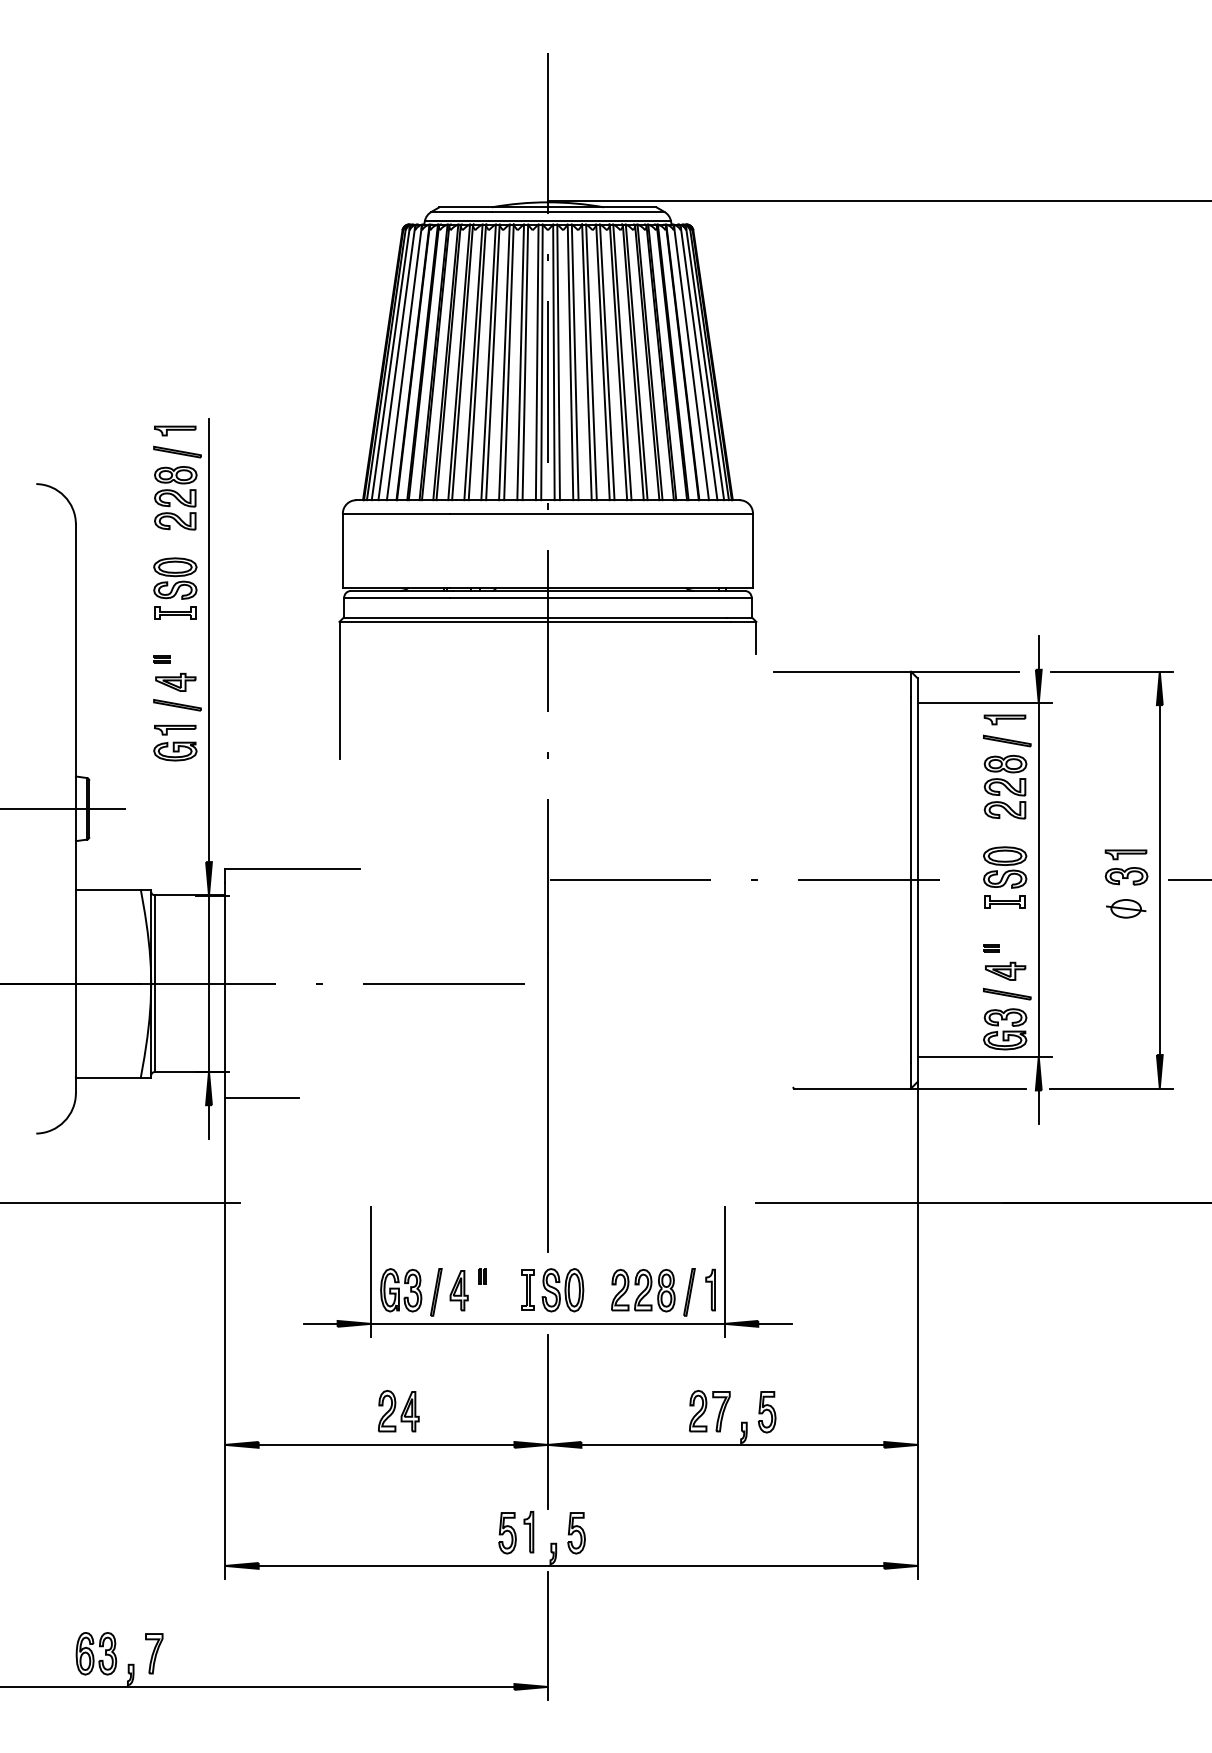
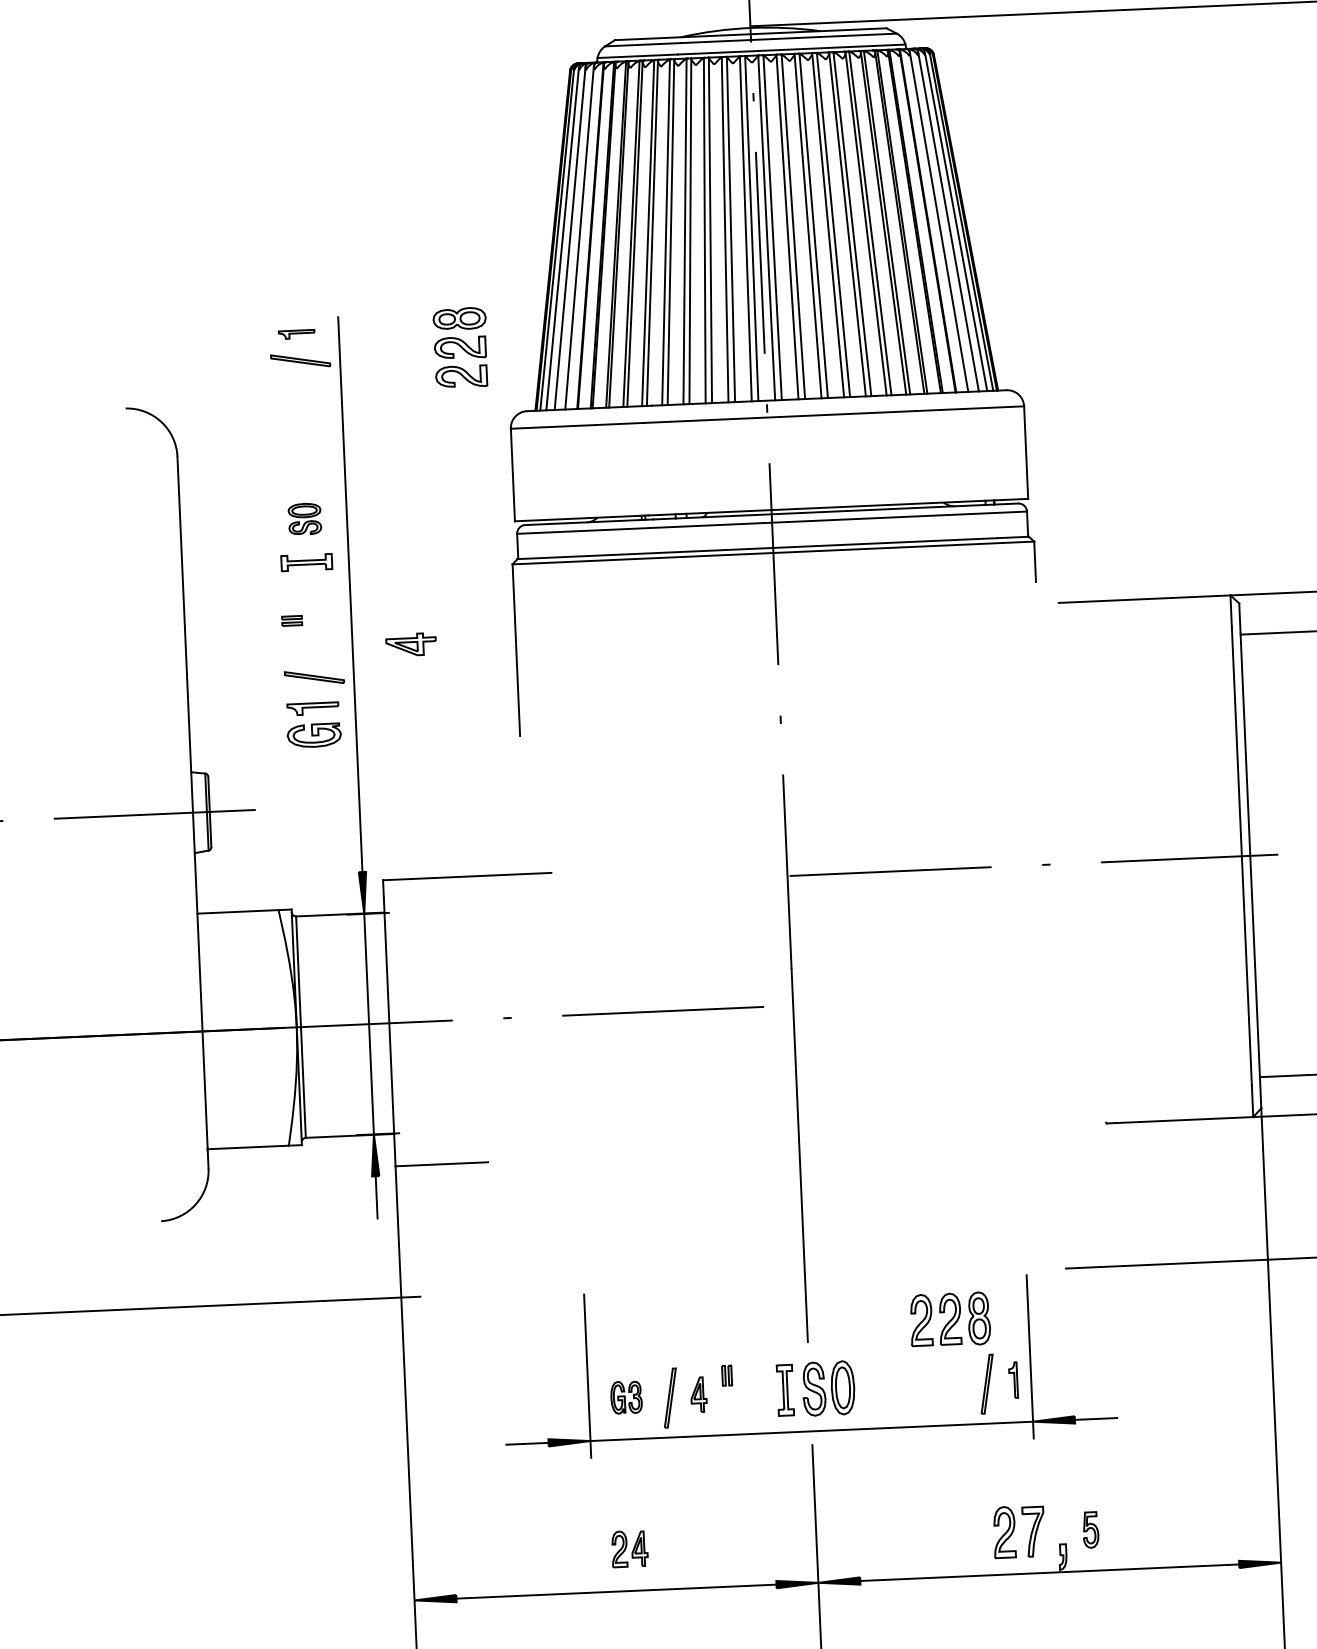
part: (175, 430) -> (296, 333), size x0.7
part: (175, 498) -> (460, 348), moved
part: (175, 578) -> (305, 519), size x0.6
part: (175, 681) -> (410, 643), moved
part: (710, 1289) -> (1013, 1379), size x0.7
part: (401, 1290) -> (626, 1397), size x0.6
part: (458, 1290) -> (698, 1394), size x0.7
part: (643, 1290) -> (950, 1319), moved
part: (398, 1411) -> (629, 1549), size x0.7
part: (766, 1412) -> (1090, 1530), size x0.7

